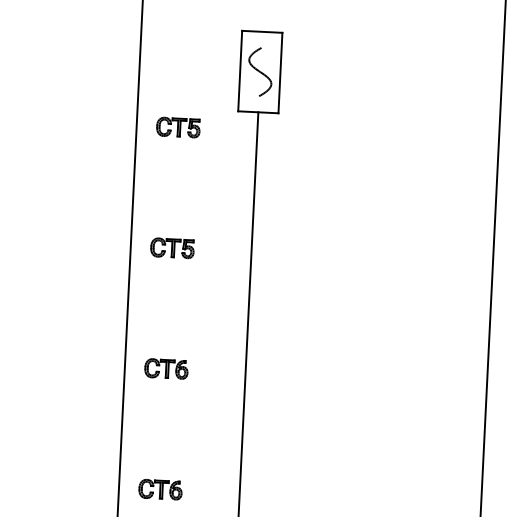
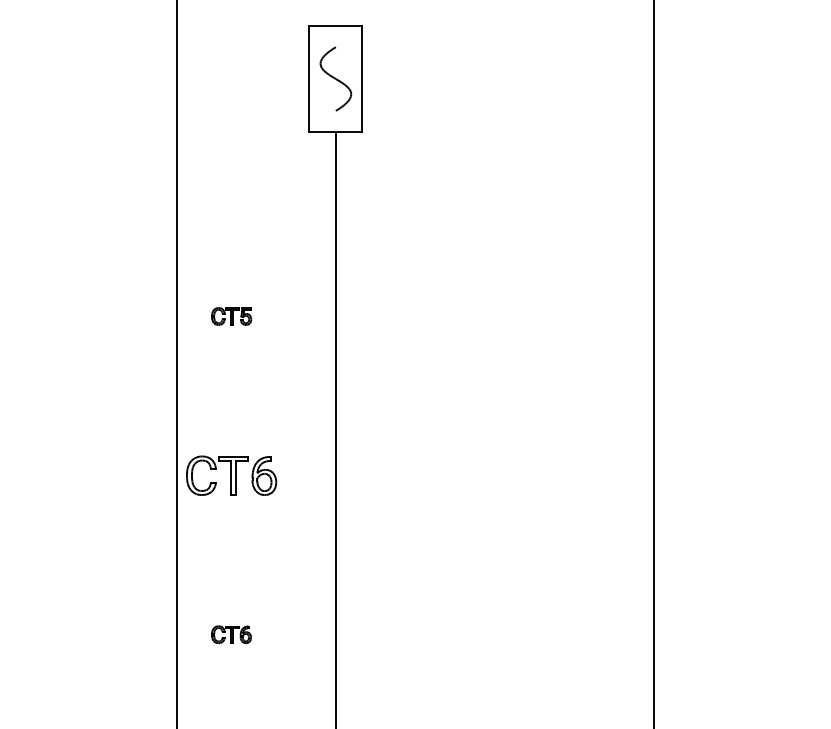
part: (178, 127) -> (231, 157), removed
part: (172, 248) -> (231, 316), size x0.7
part: (166, 368) -> (231, 475), size x1.6
part: (160, 489) -> (231, 634), size x0.7

